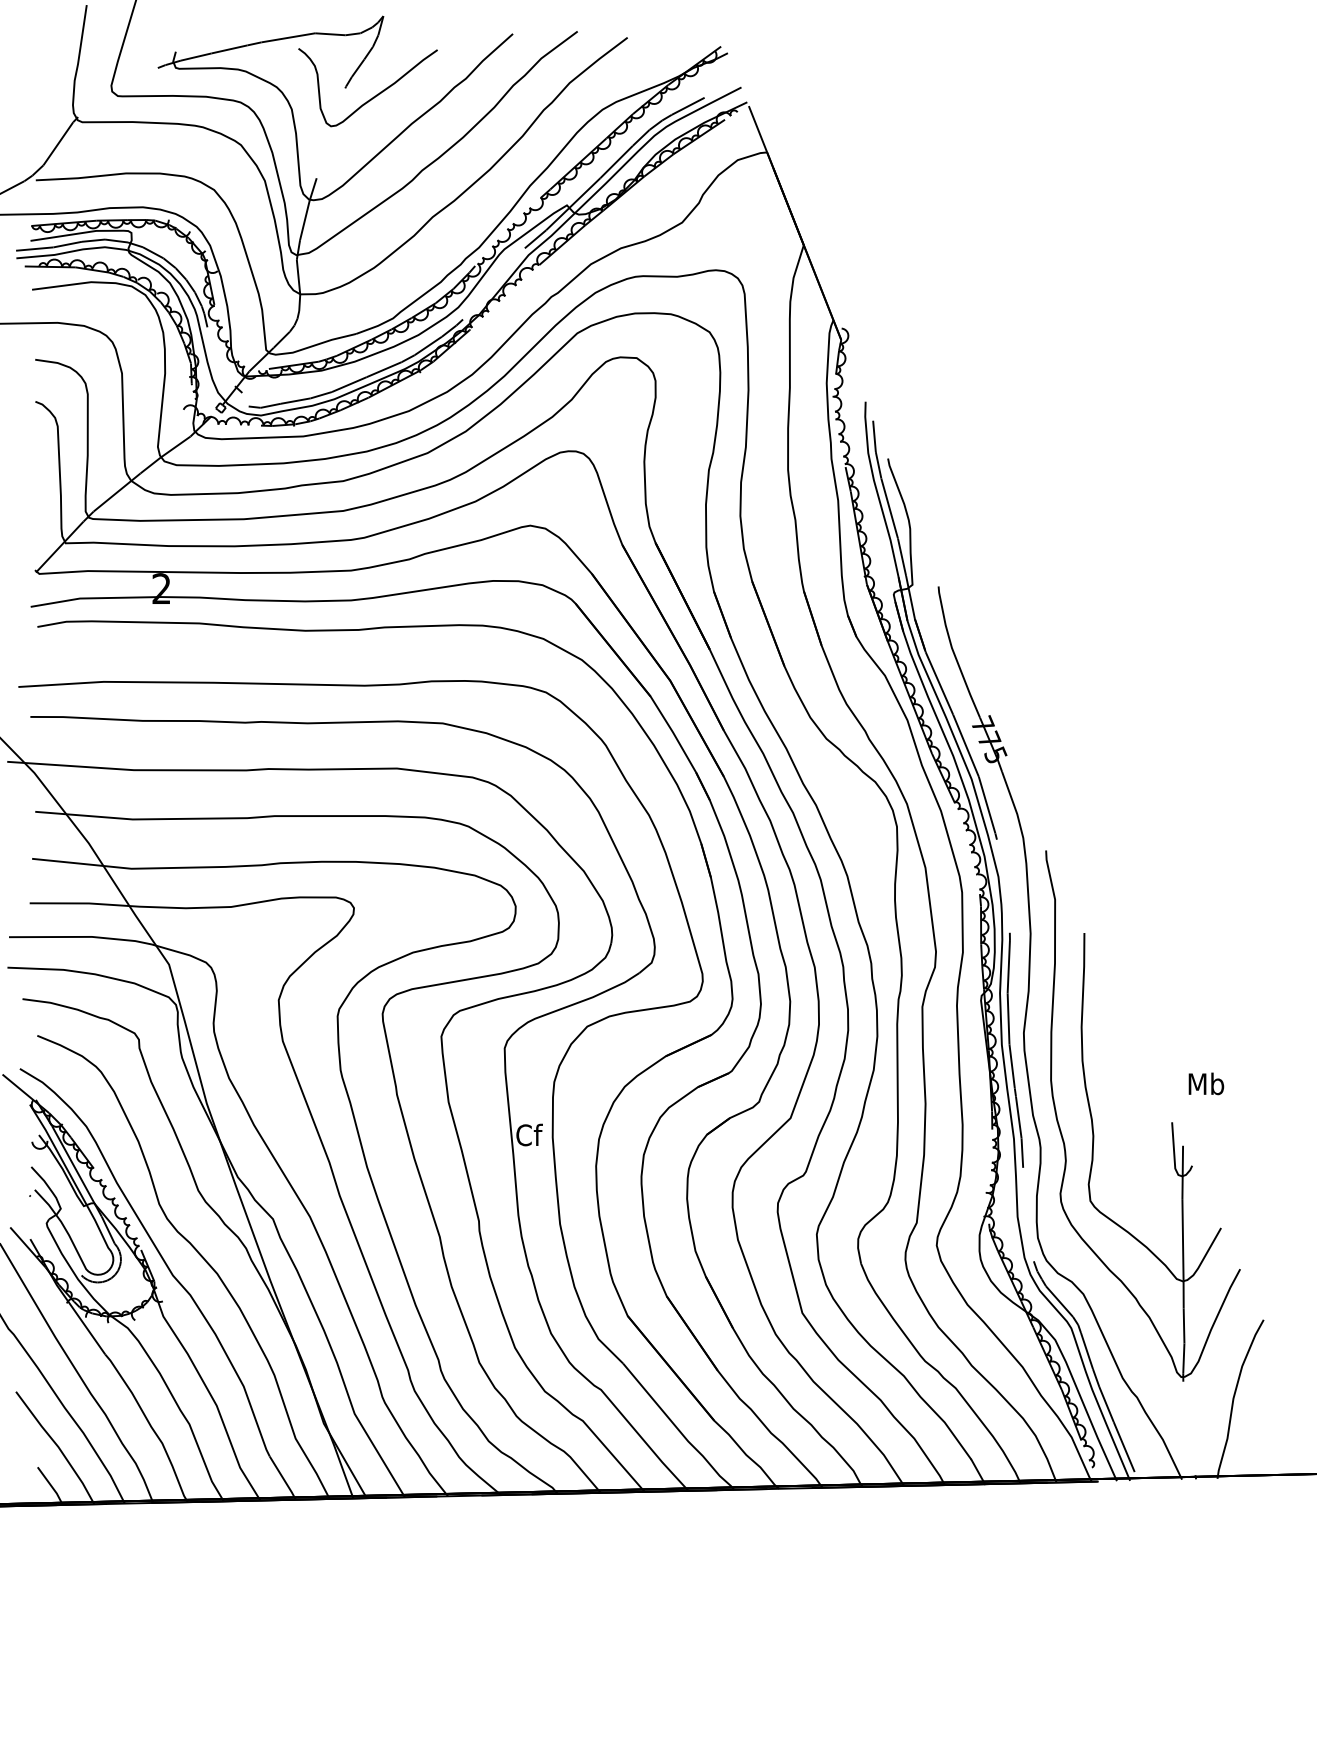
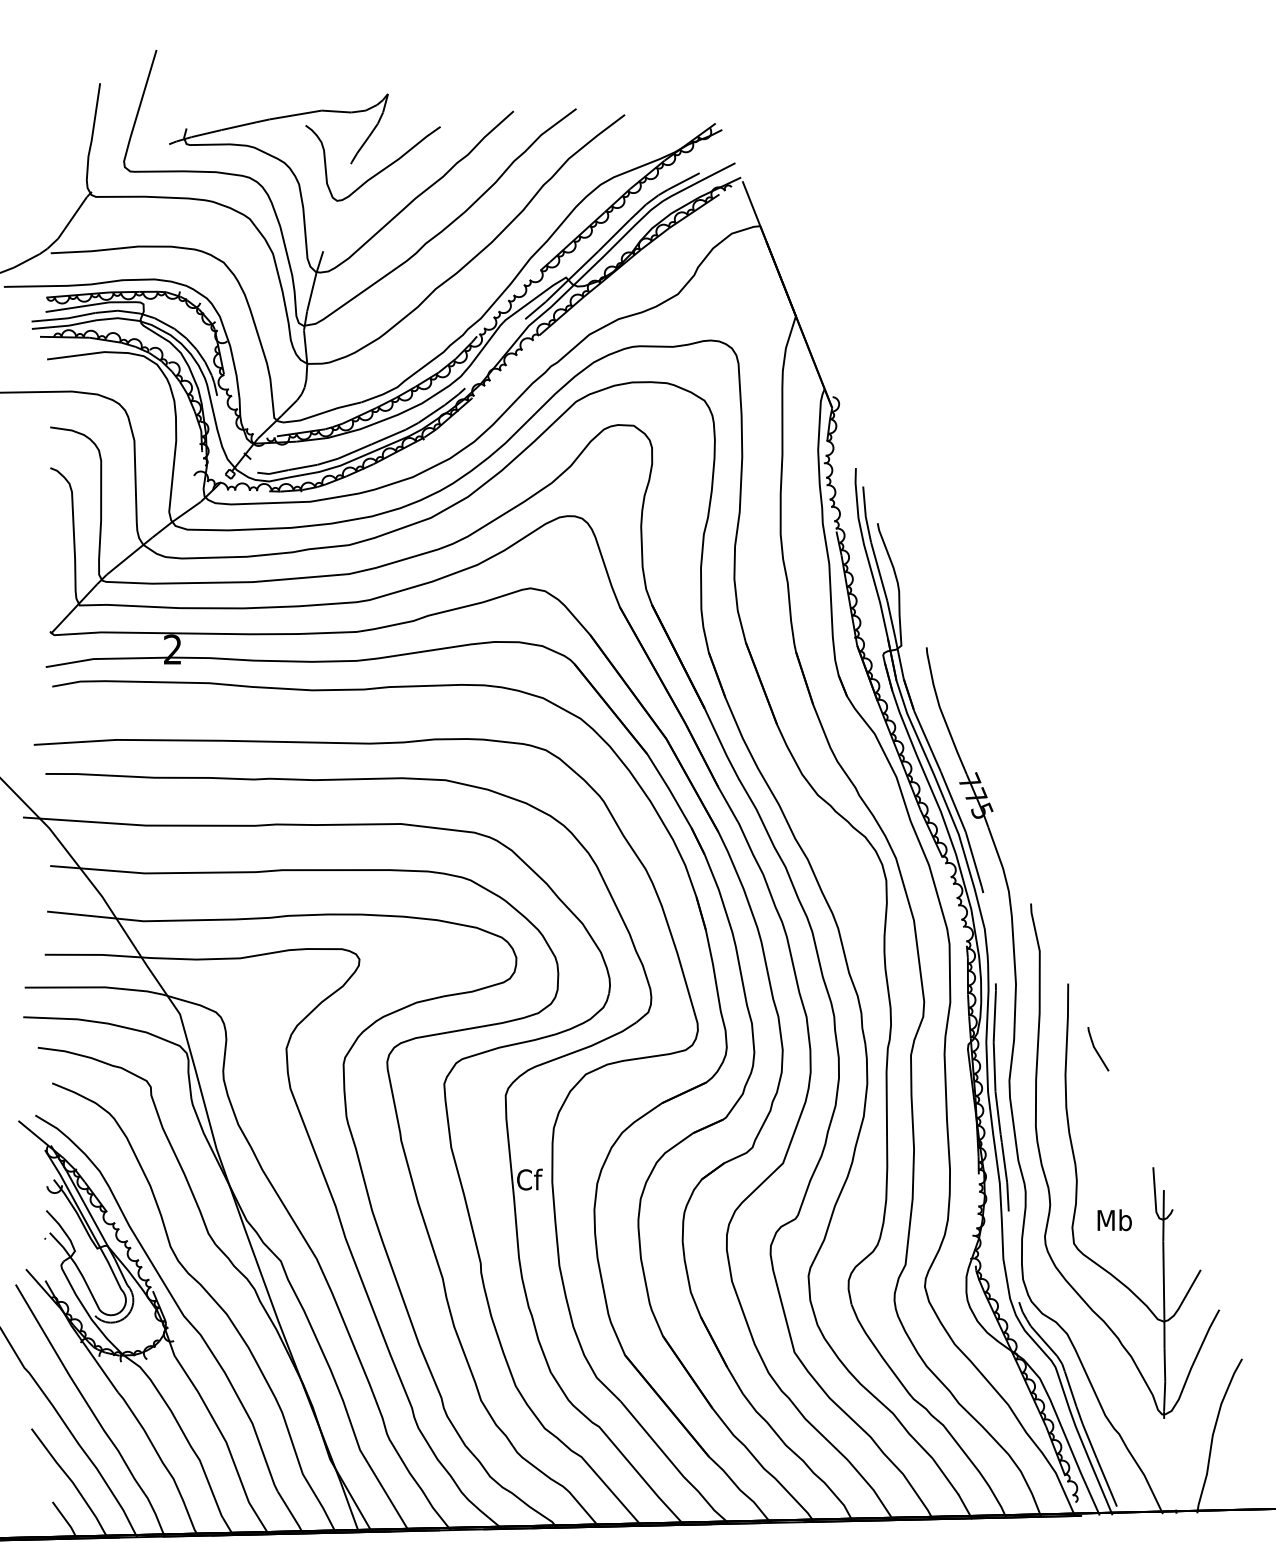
line: (1113, 1000) -> (1096, 1049), added
text: (1206, 1083) -> (1114, 1219), moved

